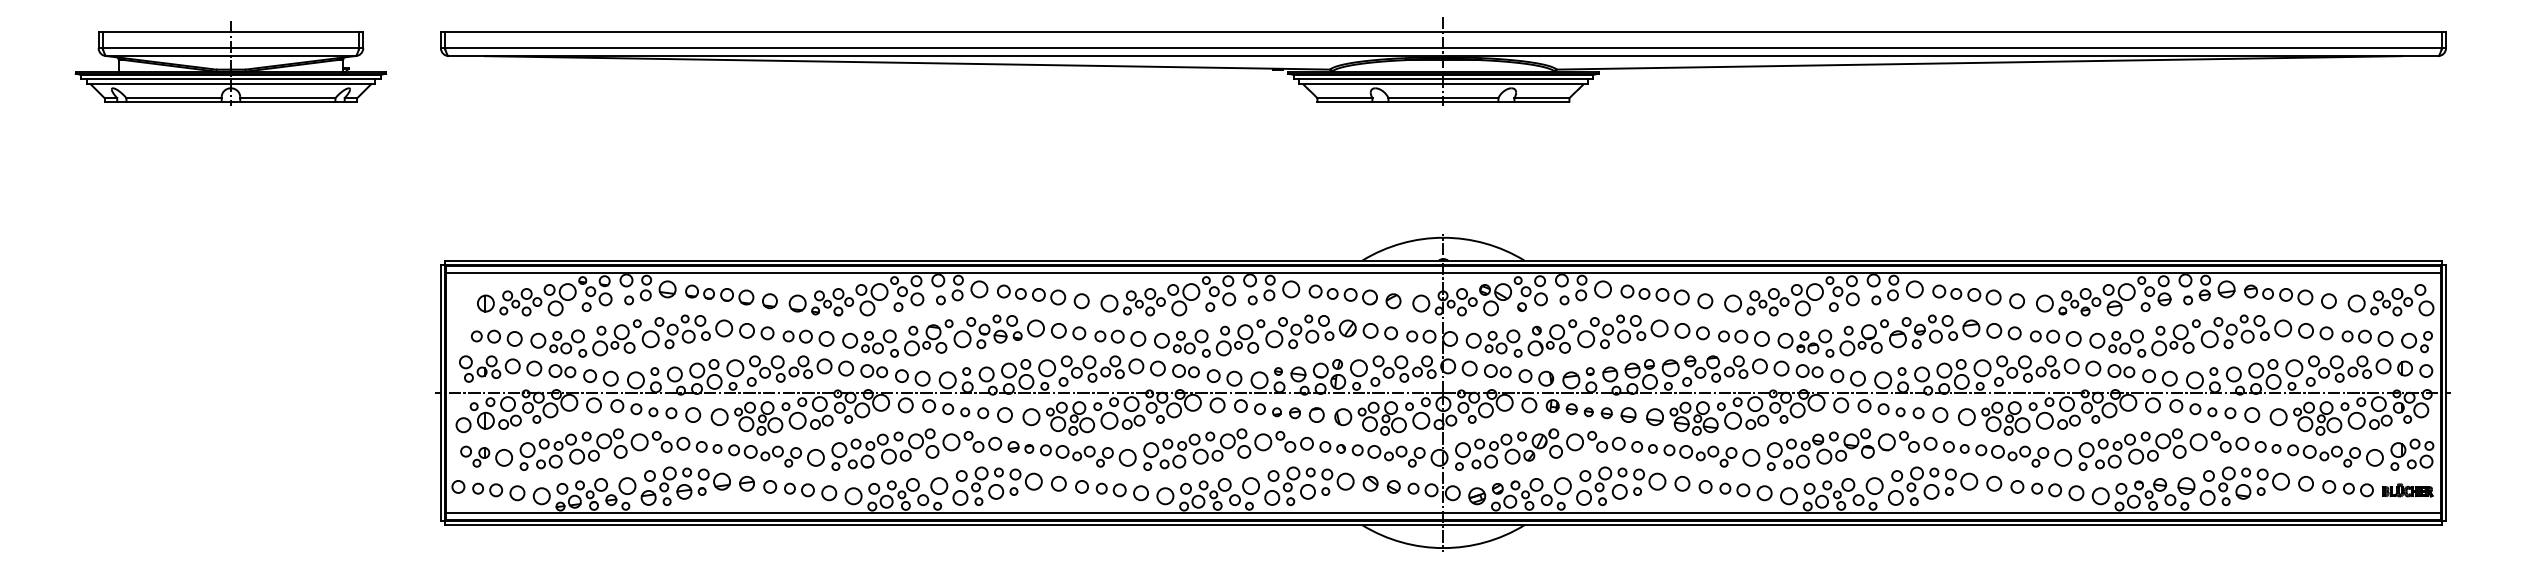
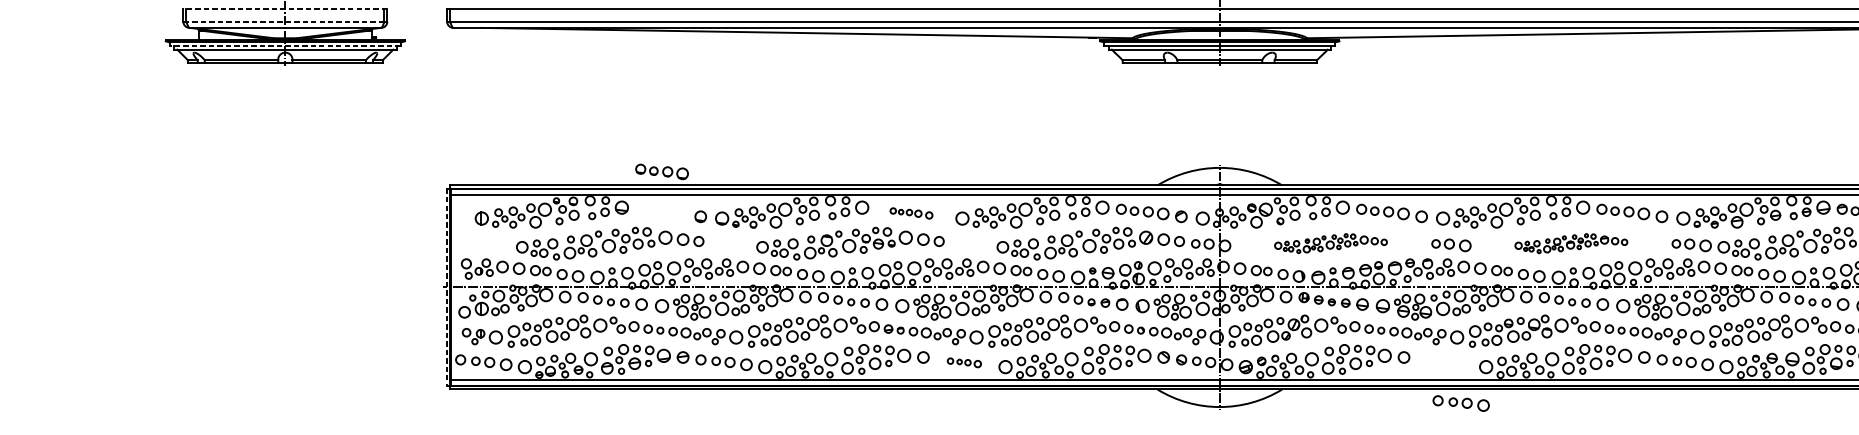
line: (230, 32) -> (285, 9), solid -> dashed
line: (230, 48) -> (285, 22), solid -> dashed
line: (230, 79) -> (285, 45), solid -> dashed
part: (719, 294) -> (661, 171), moved
part: (1043, 296) -> (911, 213), size x0.6
part: (1587, 335) -> (1330, 243), size x0.6
part: (1899, 335) -> (1571, 243), size x0.6
part: (496, 337) -> (490, 244), removed
part: (808, 337) -> (730, 244), removed
part: (1120, 337) -> (970, 244), removed
line: (440, 393) -> (446, 287), solid -> dashed
part: (1111, 490) -> (964, 362), size x0.6
part: (1735, 490) -> (1461, 403), moved

